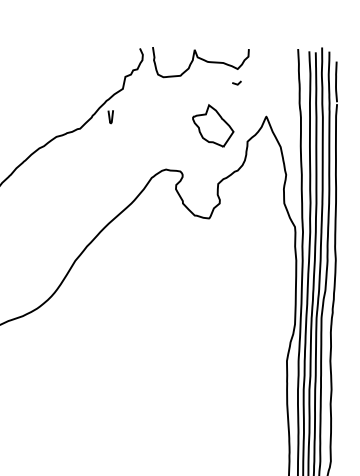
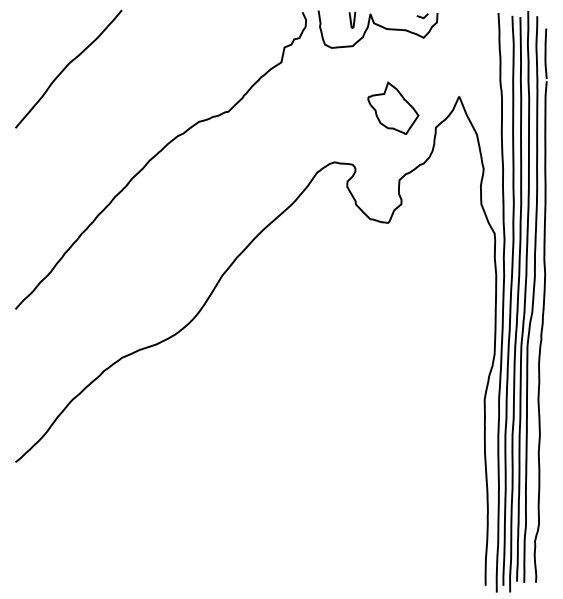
line: (236, 83) -> (422, 16), moved
curve: (110, 116) -> (351, 19), moved

